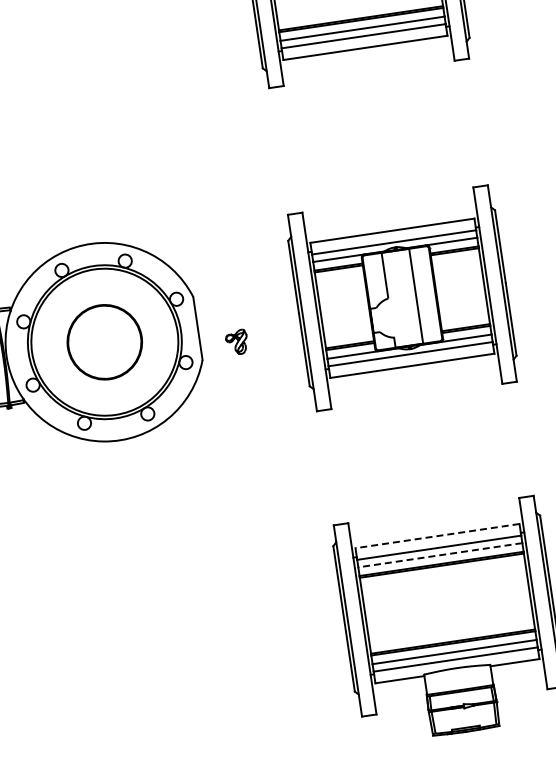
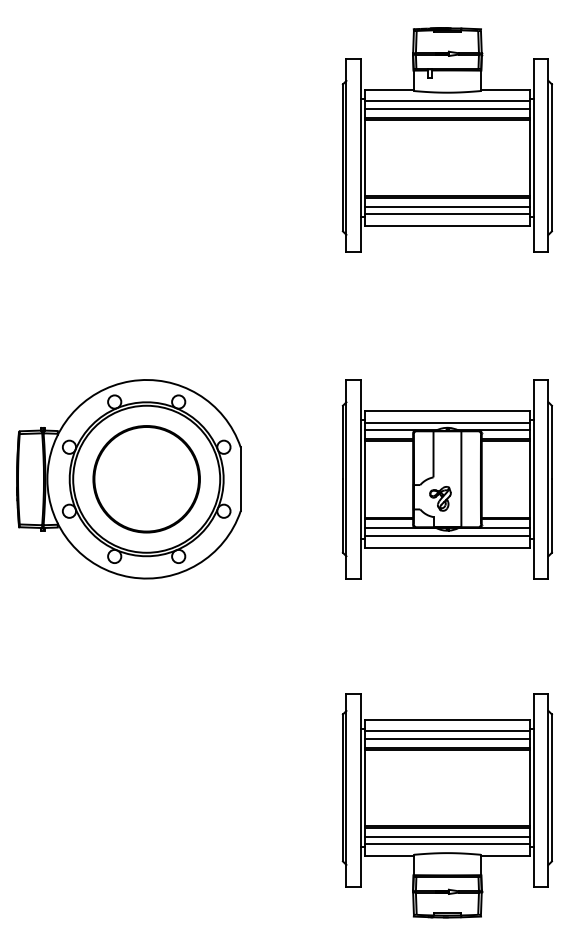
circle: (104, 342) -> (146, 479), size x1.43
part: (237, 342) -> (440, 498), moved
line: (437, 535) -> (447, 719), dashed -> solid
line: (440, 555) -> (447, 739), dashed -> solid

